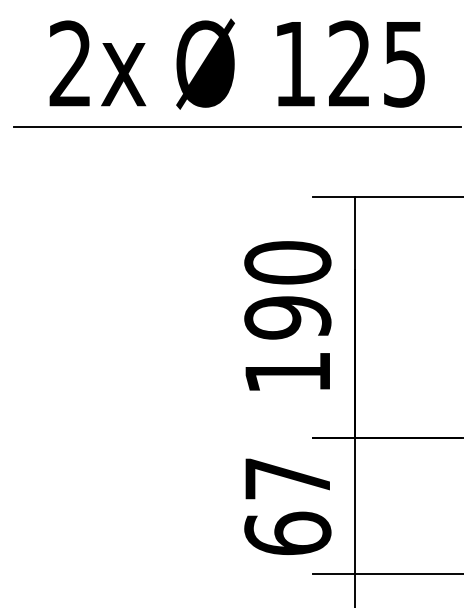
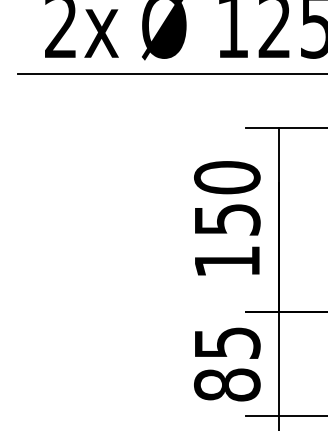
text: (287, 317) -> (227, 219), 190 -> 150
text: (287, 506) -> (227, 364), 67 -> 85

